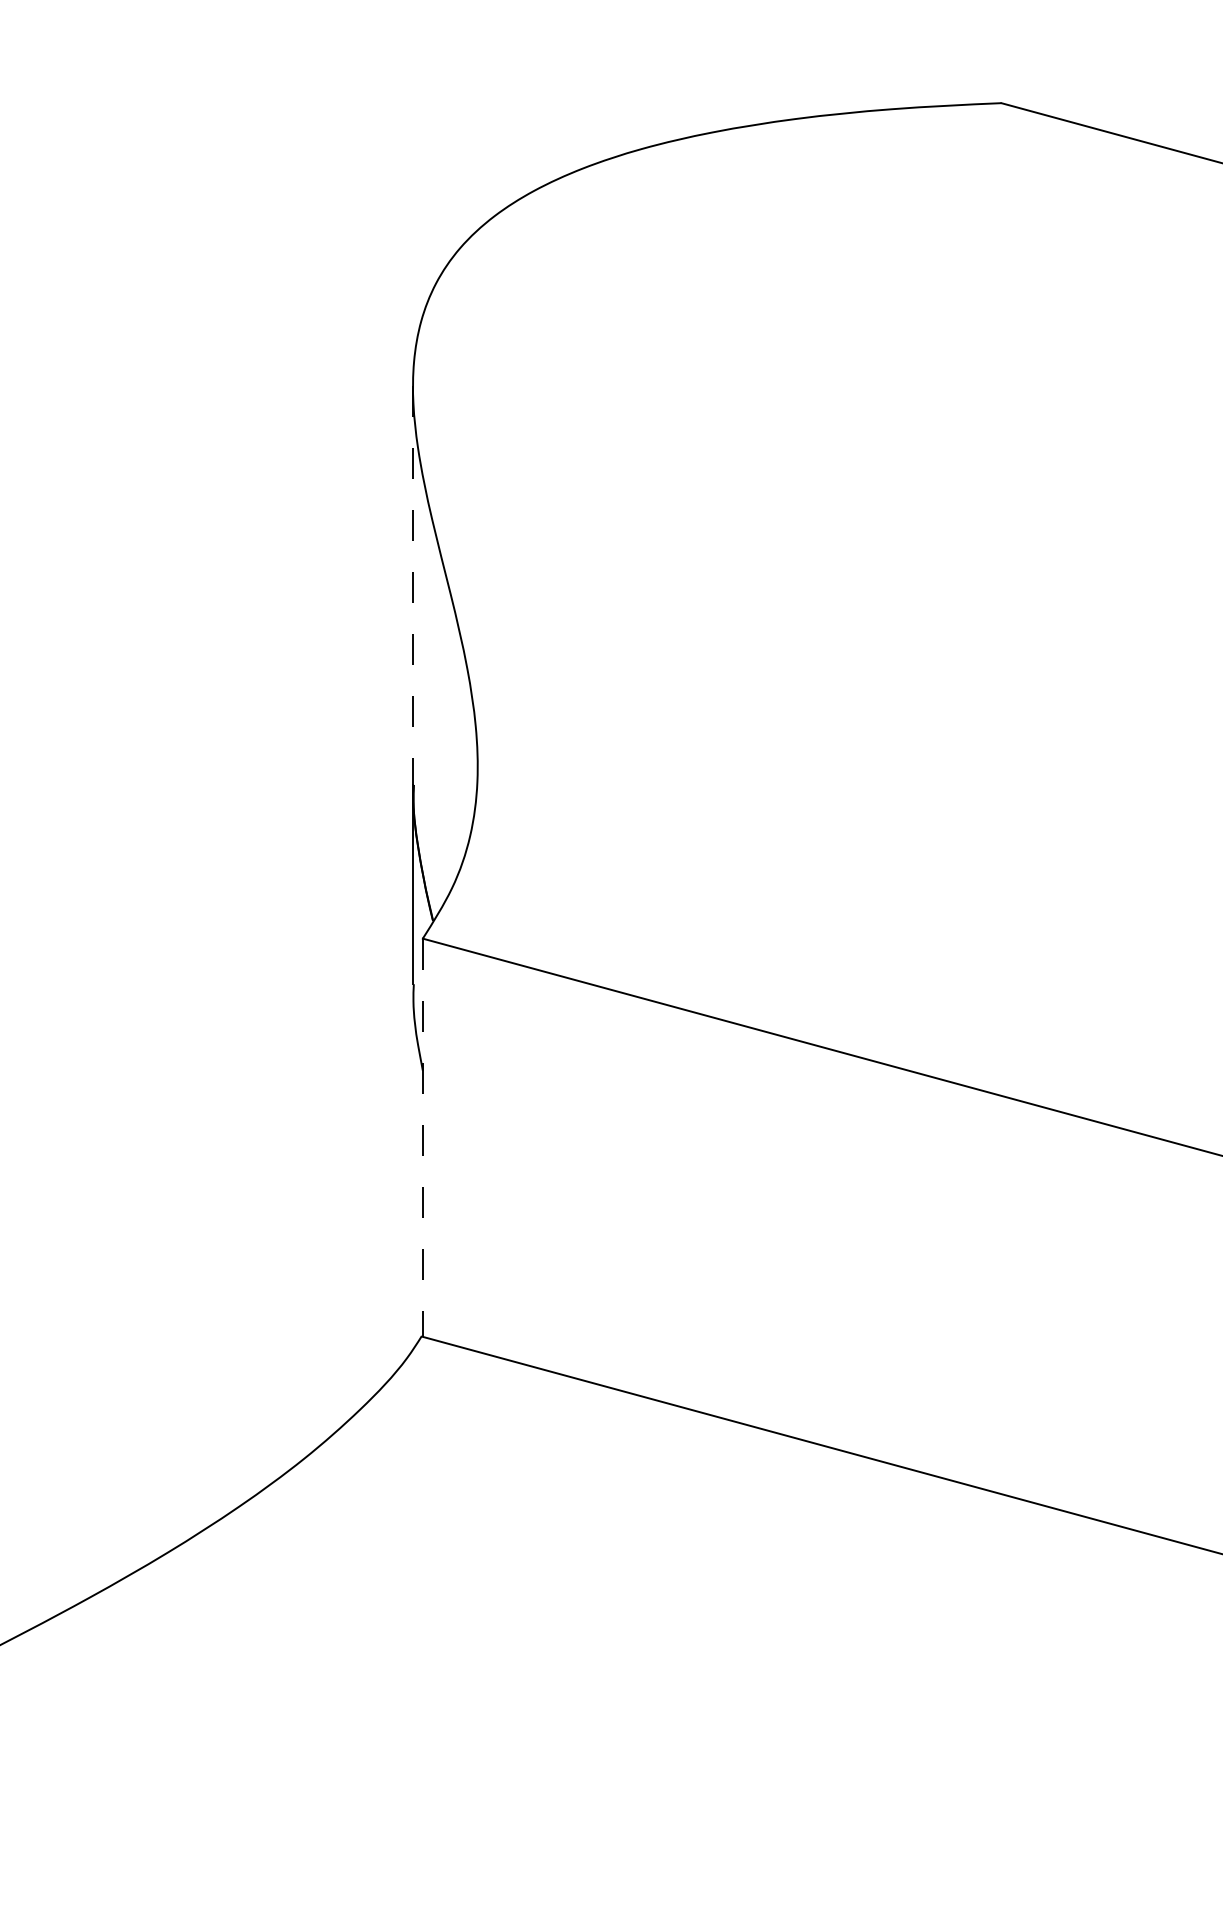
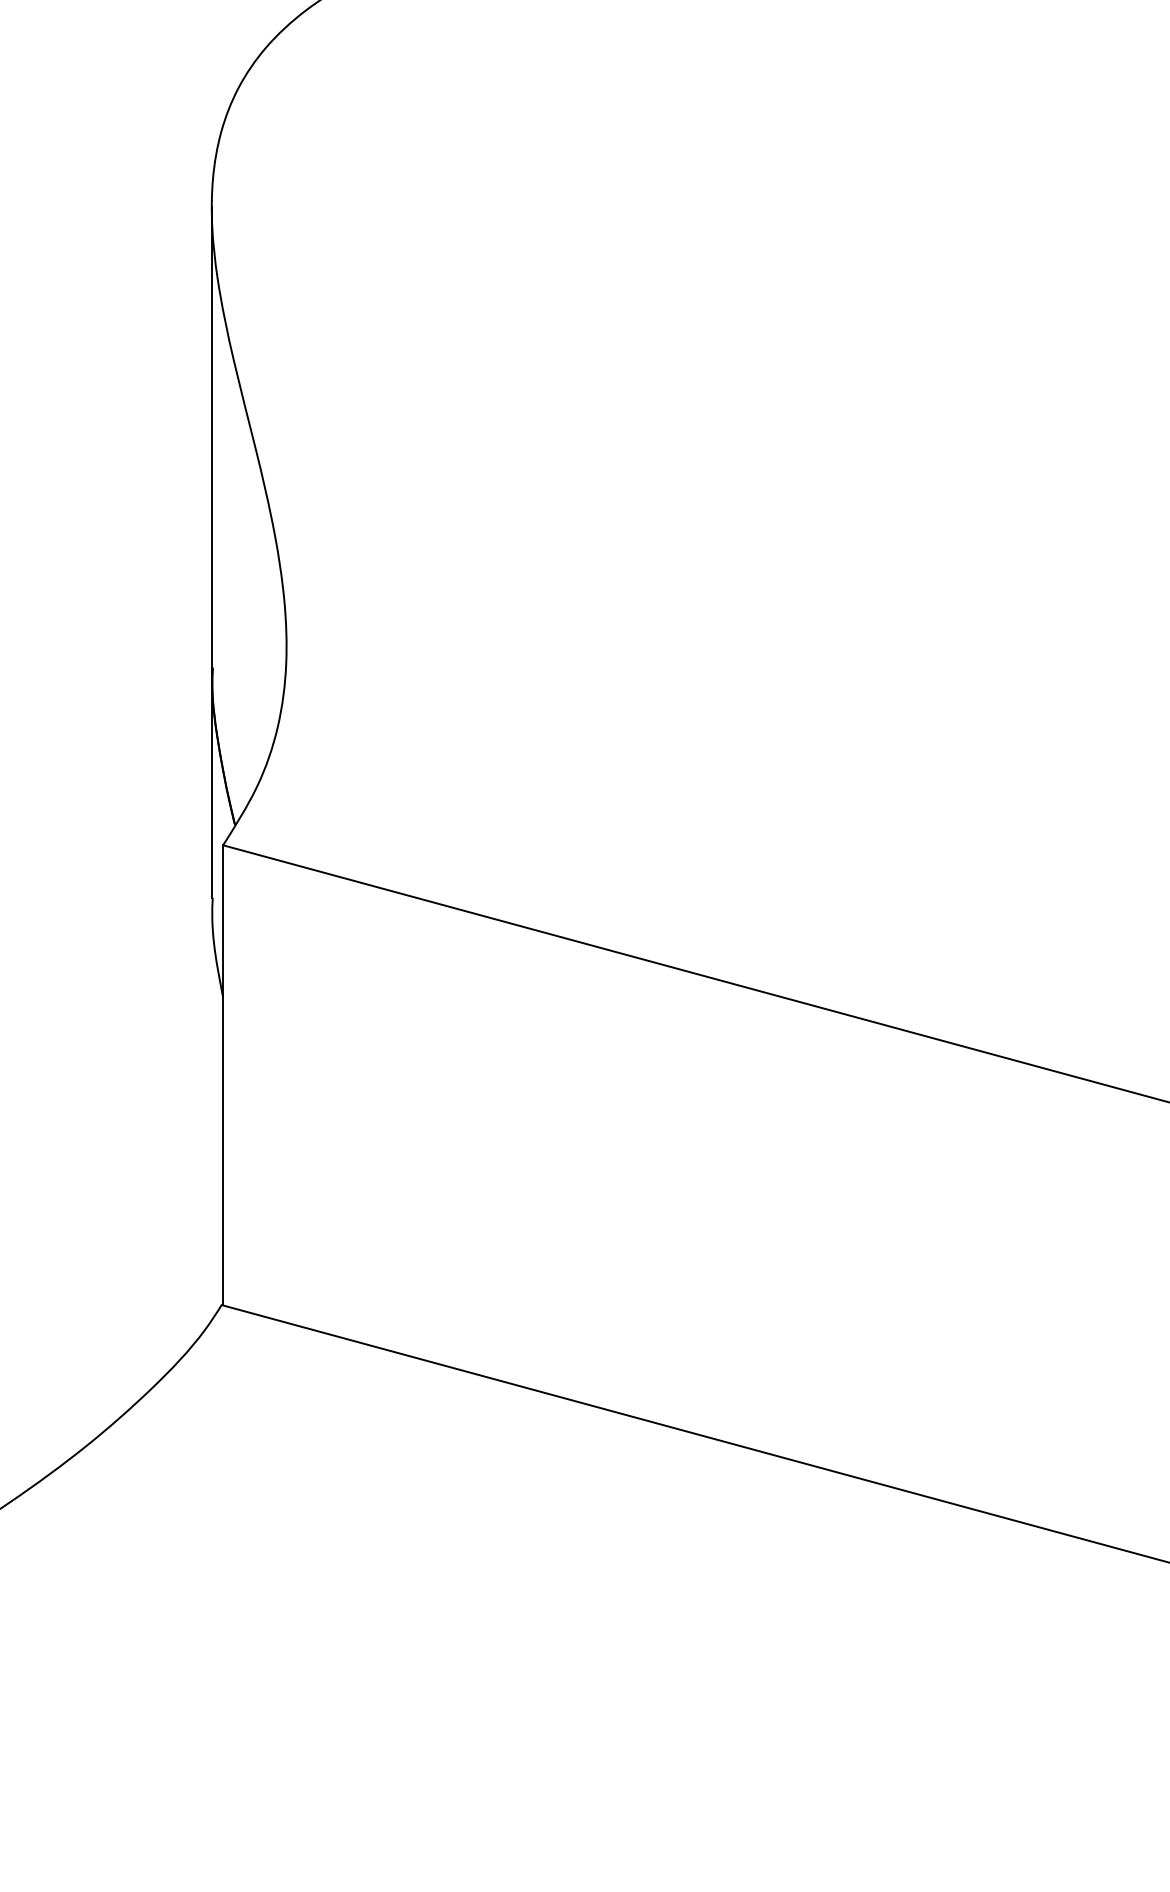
line: (413, 586) -> (212, 438), dashed -> solid
line: (422, 1138) -> (222, 1076), dashed -> solid

